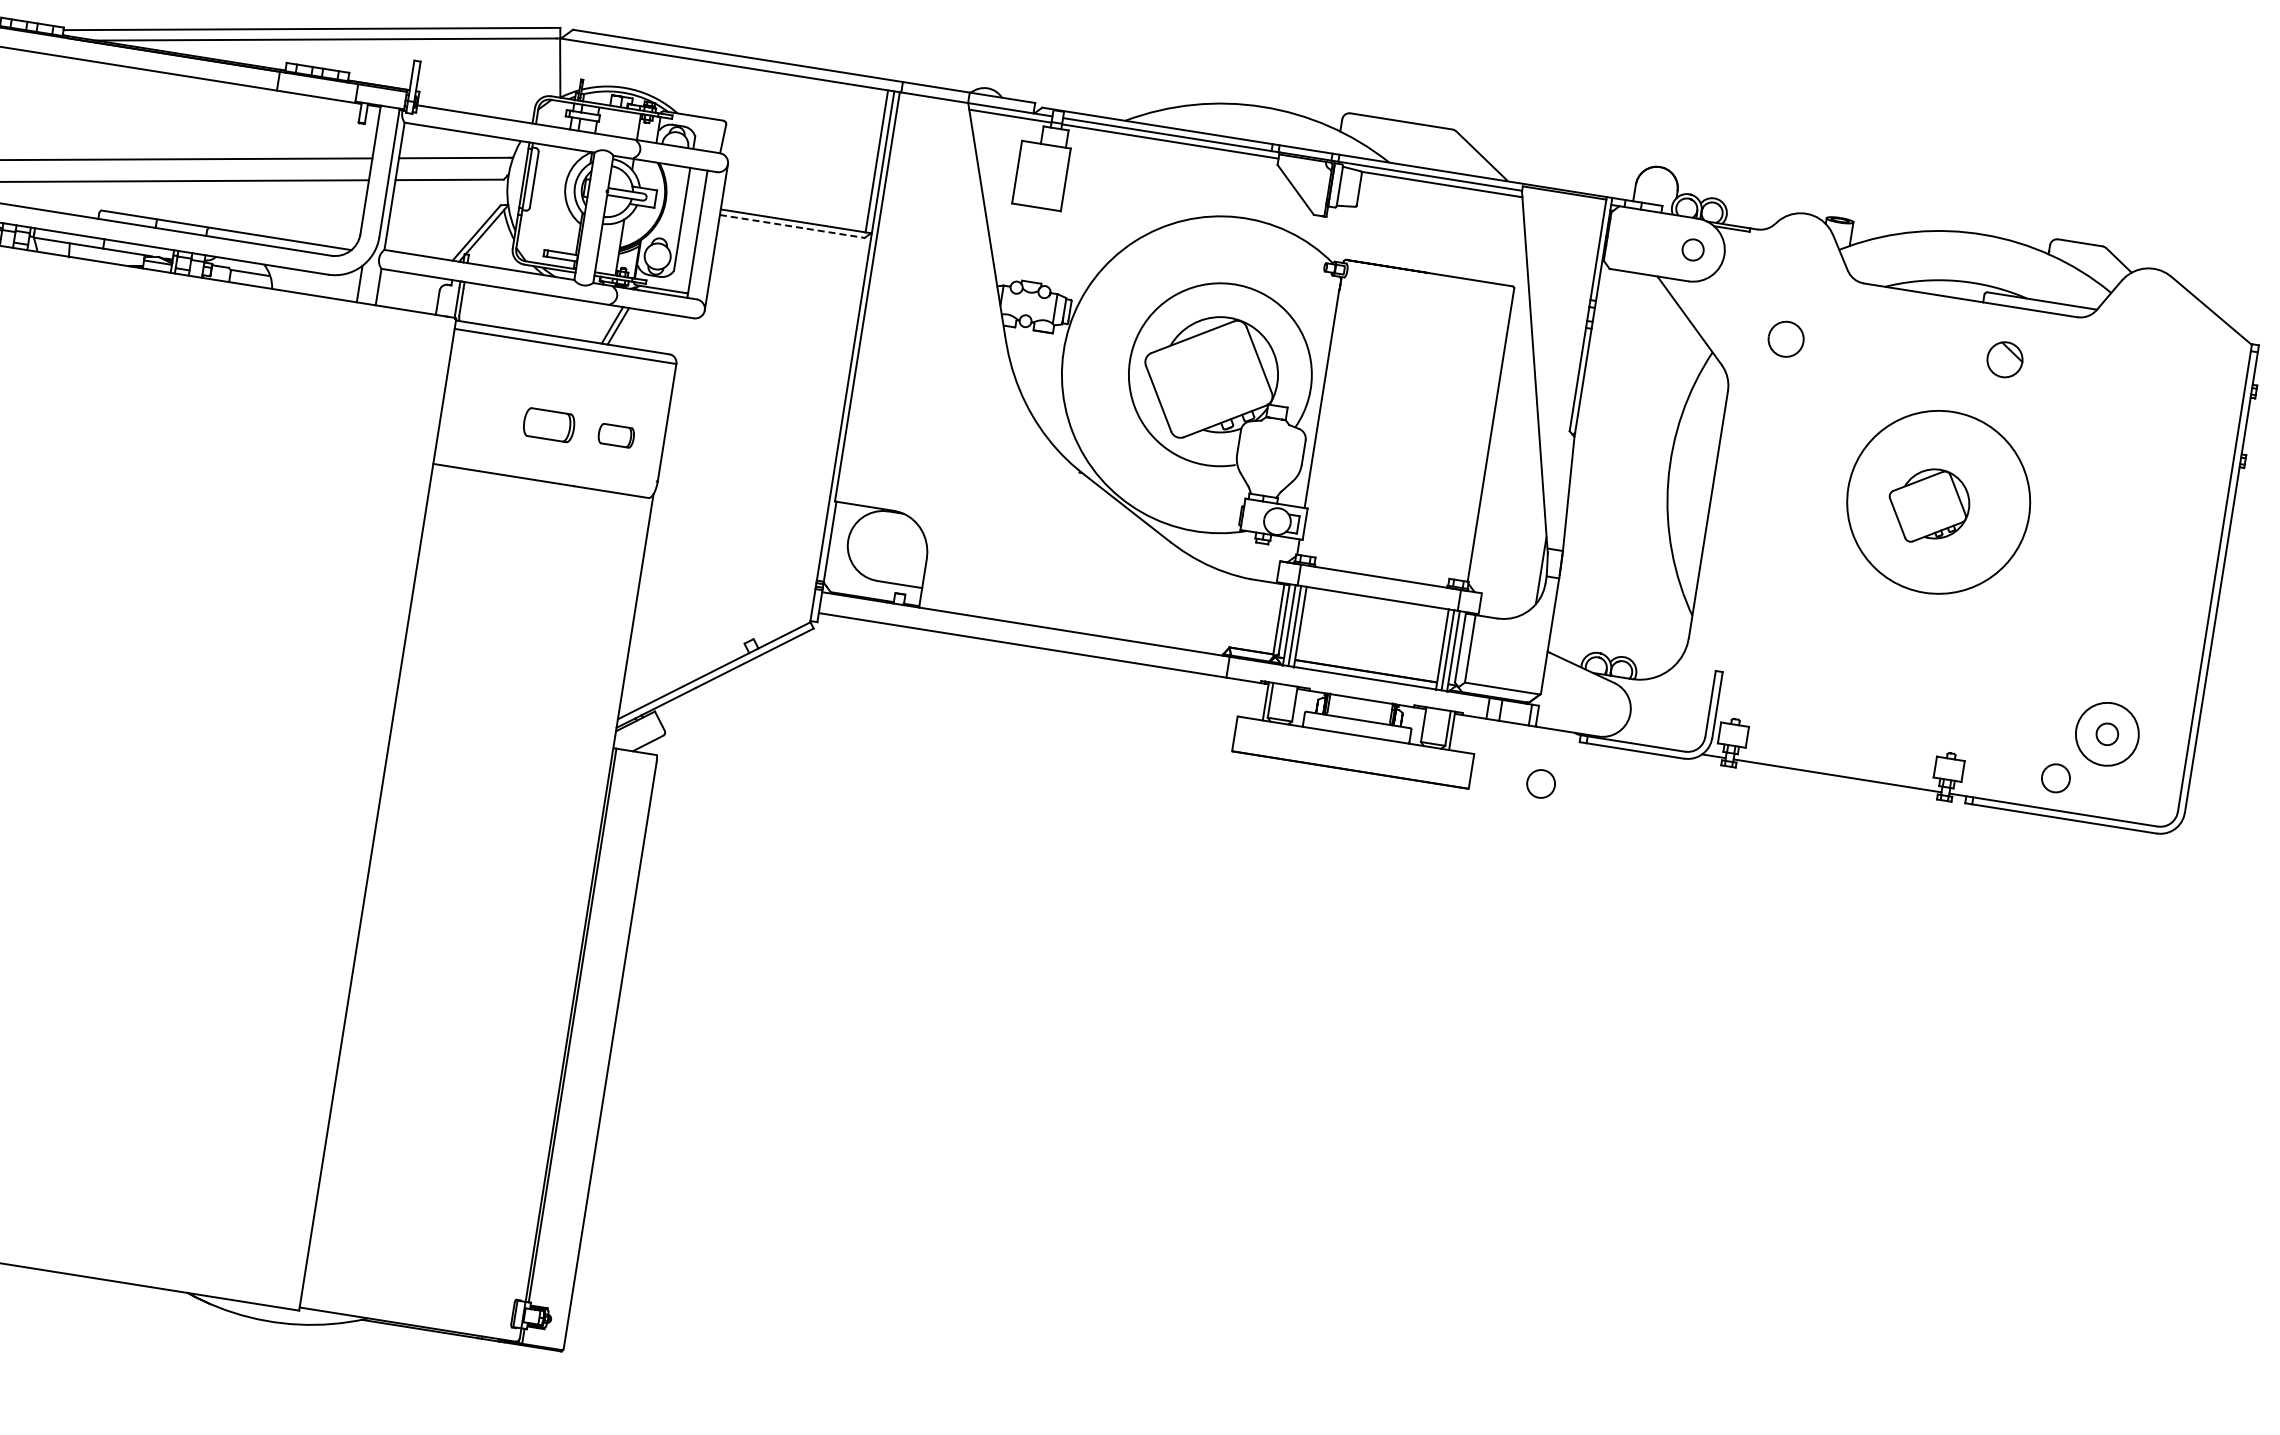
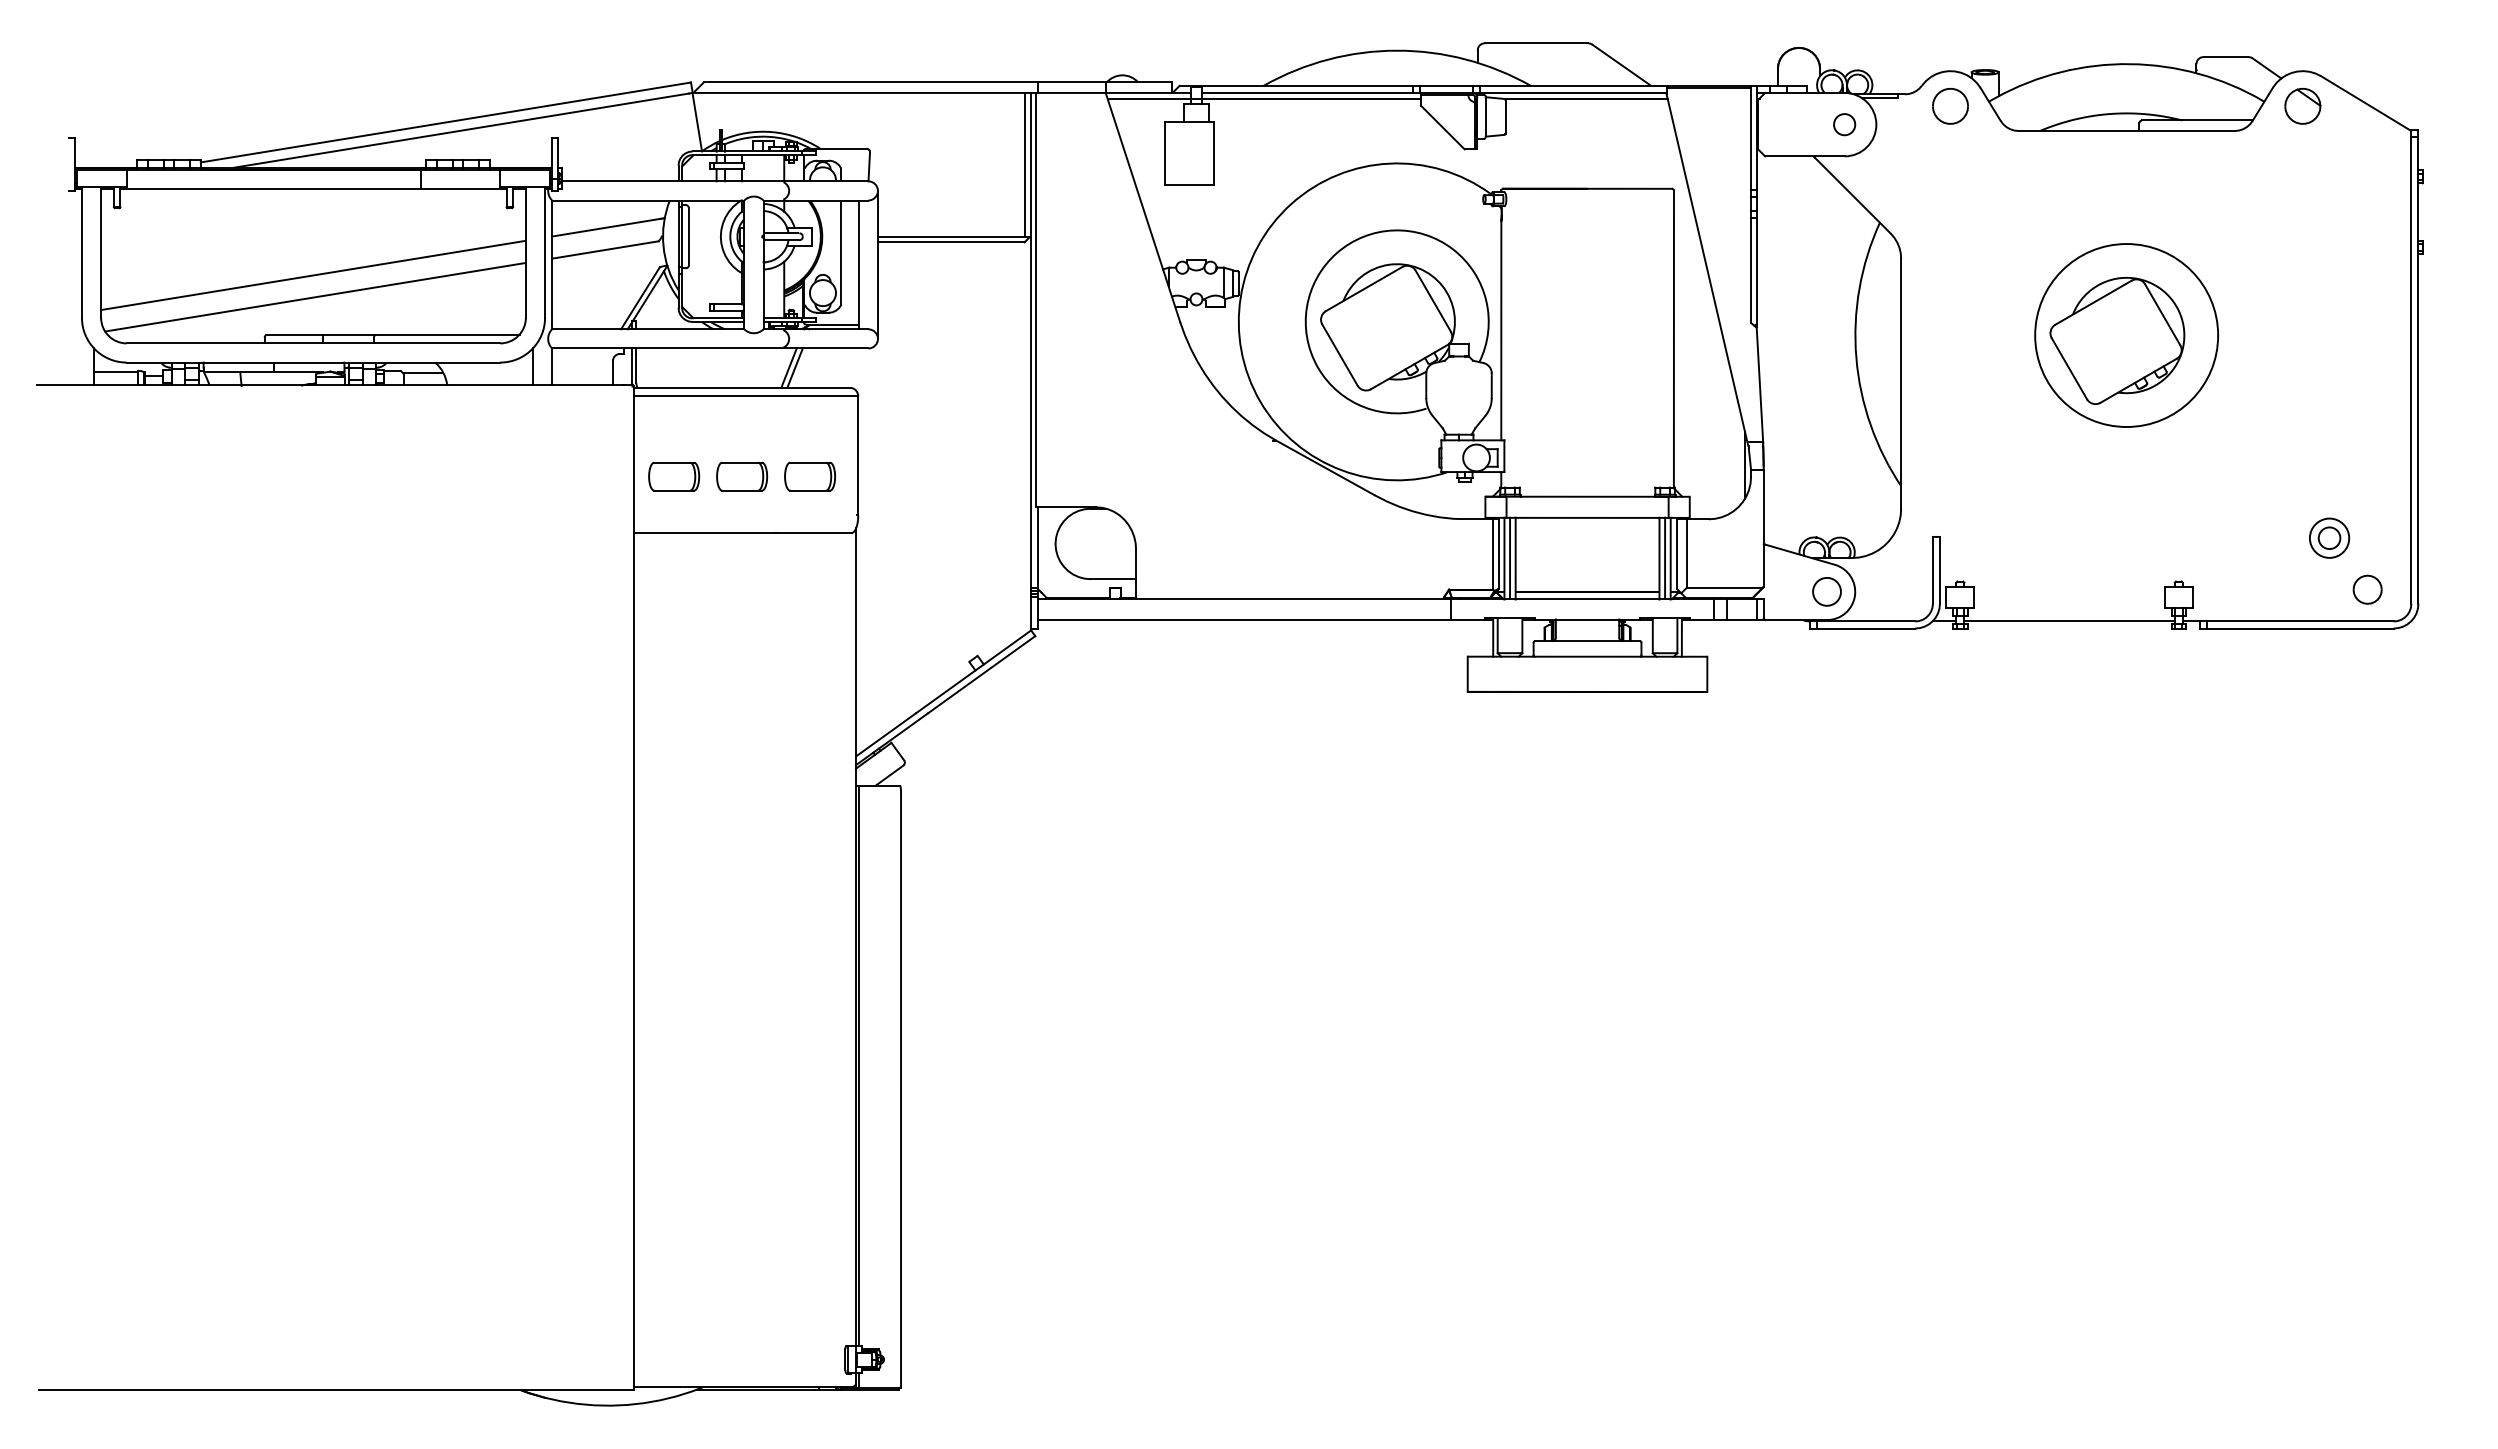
line: (792, 226) -> (951, 242), dashed -> solid
part: (1786, 339) -> (1950, 106), moved
part: (2004, 359) -> (2302, 106), moved
part: (482, 414) -> (674, 476), added
part: (616, 435) -> (810, 476), size x1.43
part: (1928, 505) -> (2117, 340), size x1.67
circle: (2107, 733) -> (2329, 537), size x0.62
part: (2055, 778) -> (2367, 589), moved
circle: (1540, 783) -> (1826, 591), moved

